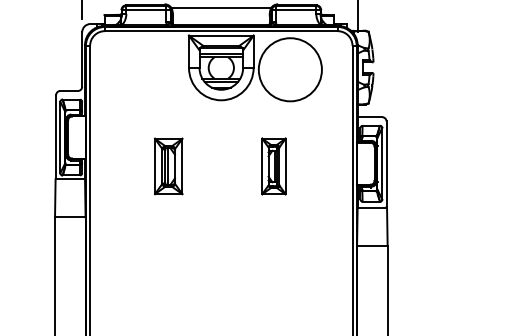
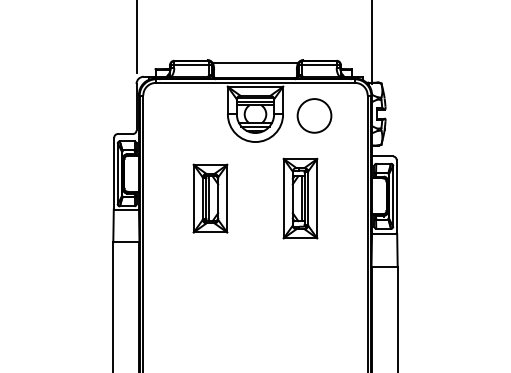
circle: (290, 69) -> (314, 115), size x0.62
part: (168, 166) -> (210, 198), size x1.43
part: (273, 166) -> (300, 198), size x1.67

